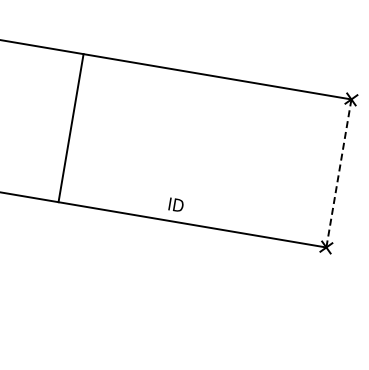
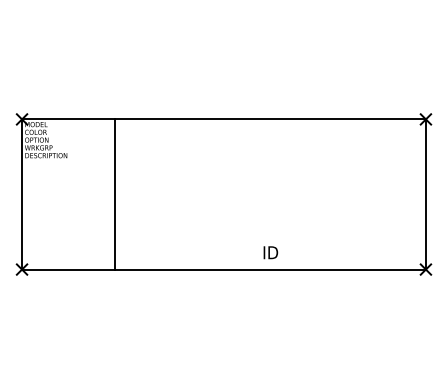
line: (71, 128) -> (115, 194), moved
line: (338, 173) -> (425, 194), dashed -> solid

